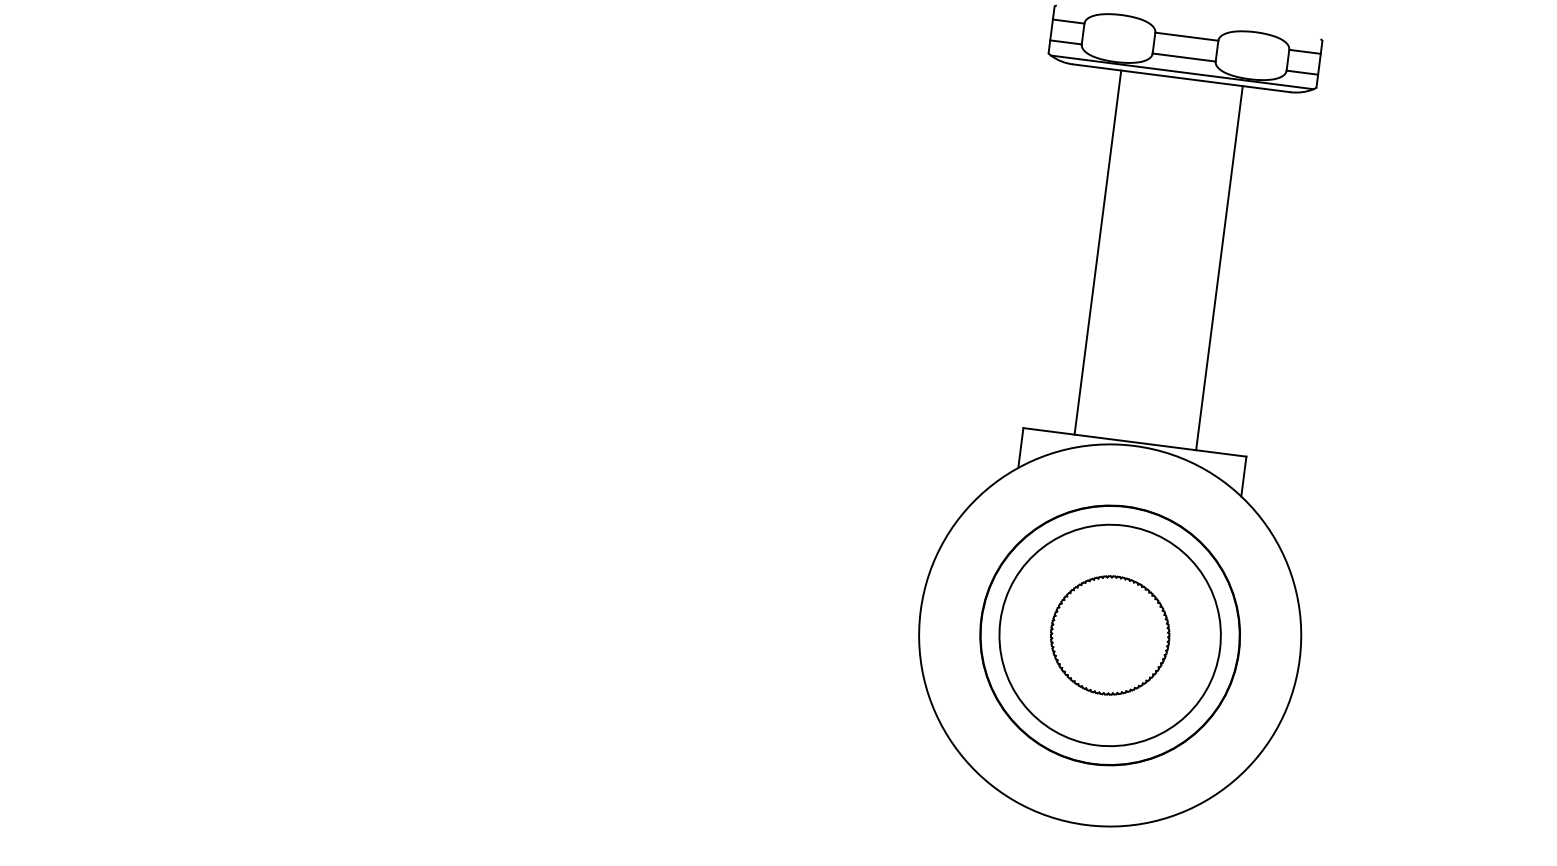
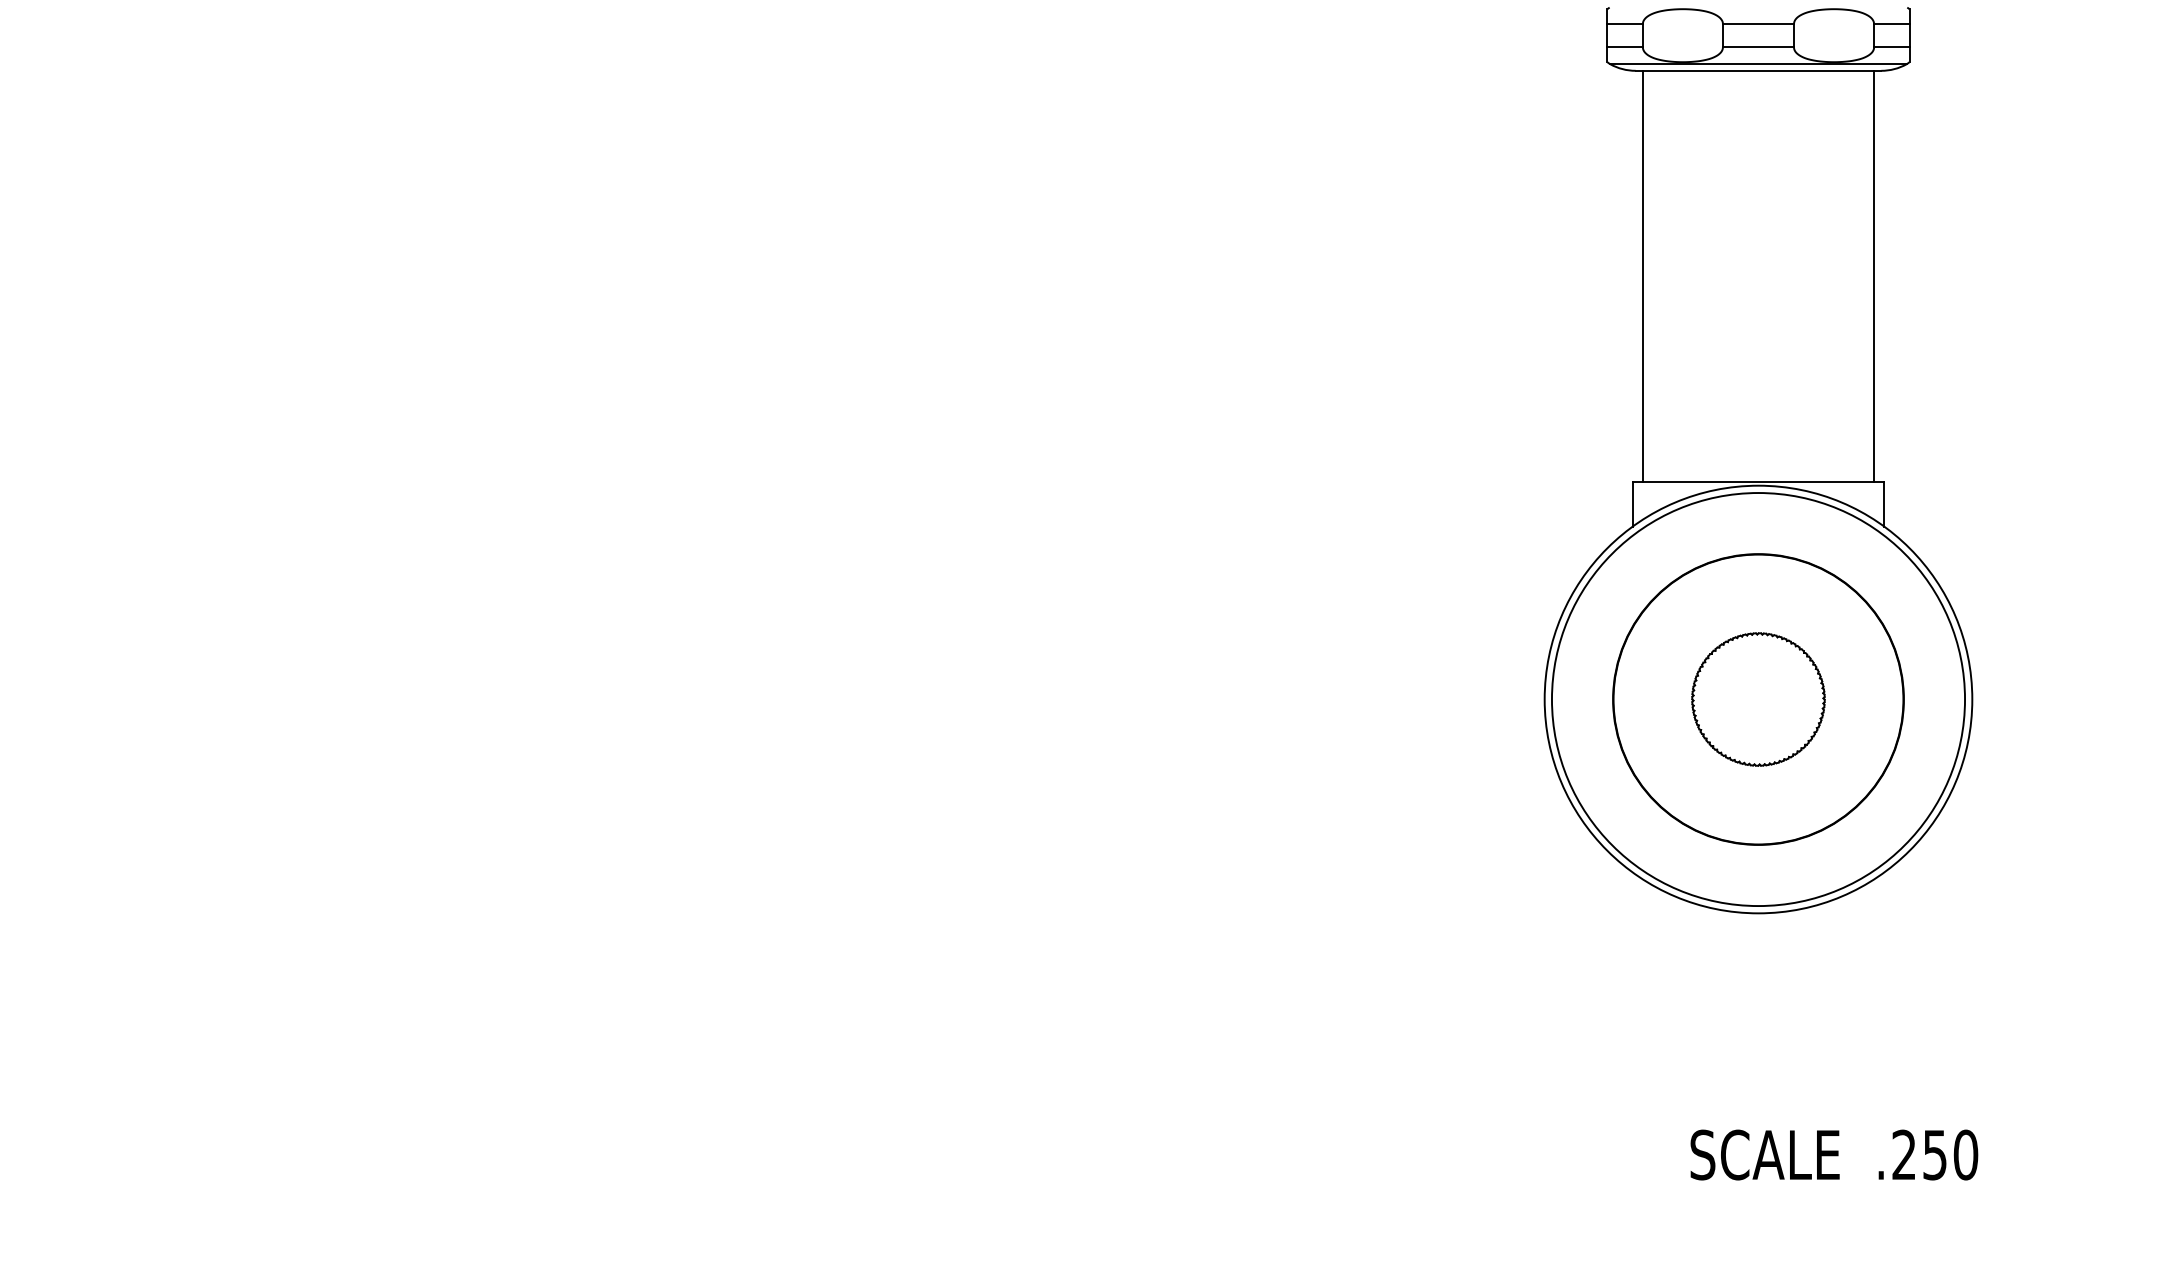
line: (1098, 251) -> (1643, 275), moved
line: (1219, 267) -> (1873, 275), moved
circle: (1110, 635) -> (1758, 699), size x1.67

